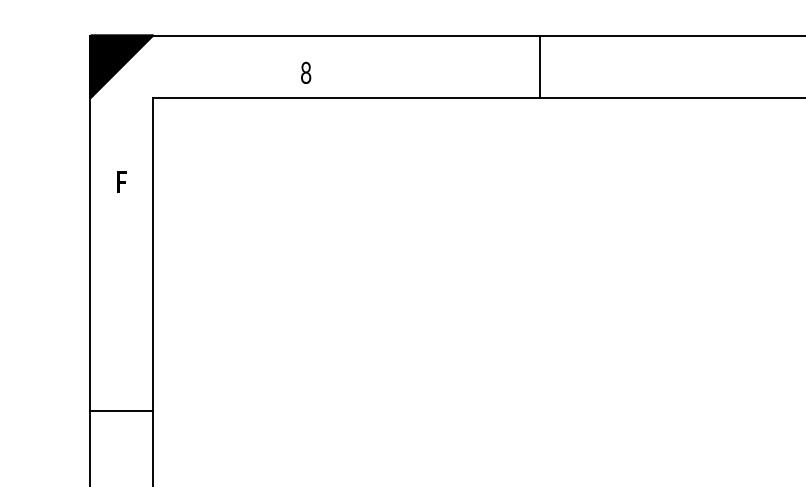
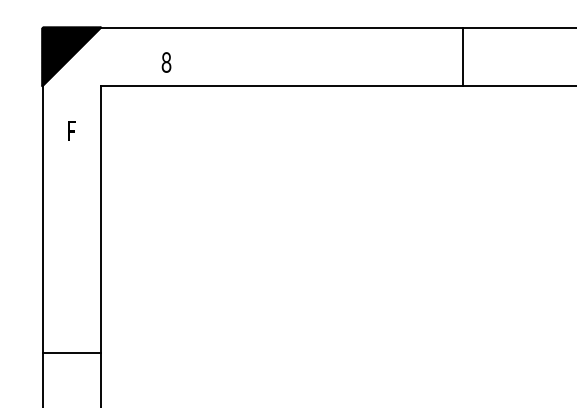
text: (306, 72) -> (166, 62), moved
text: (121, 181) -> (71, 130), moved
line: (121, 410) -> (71, 352), moved

